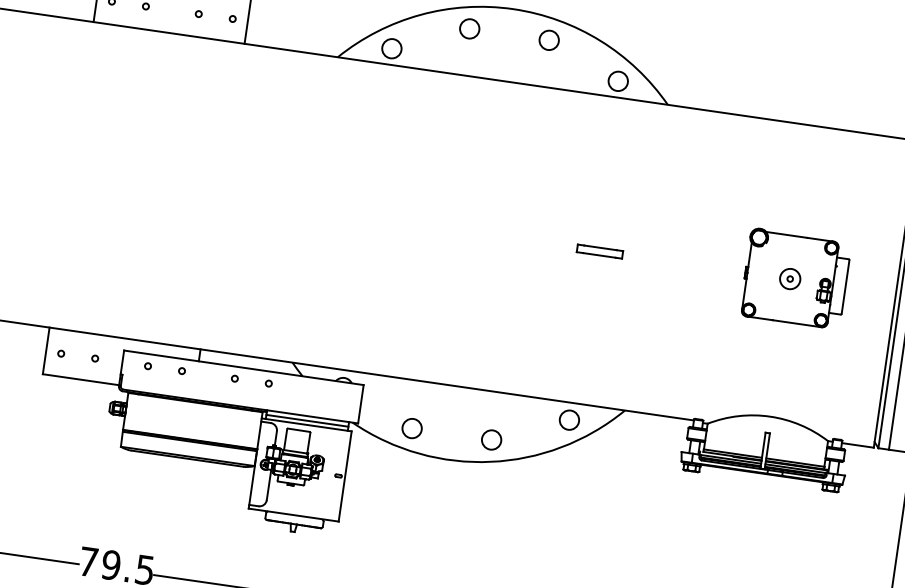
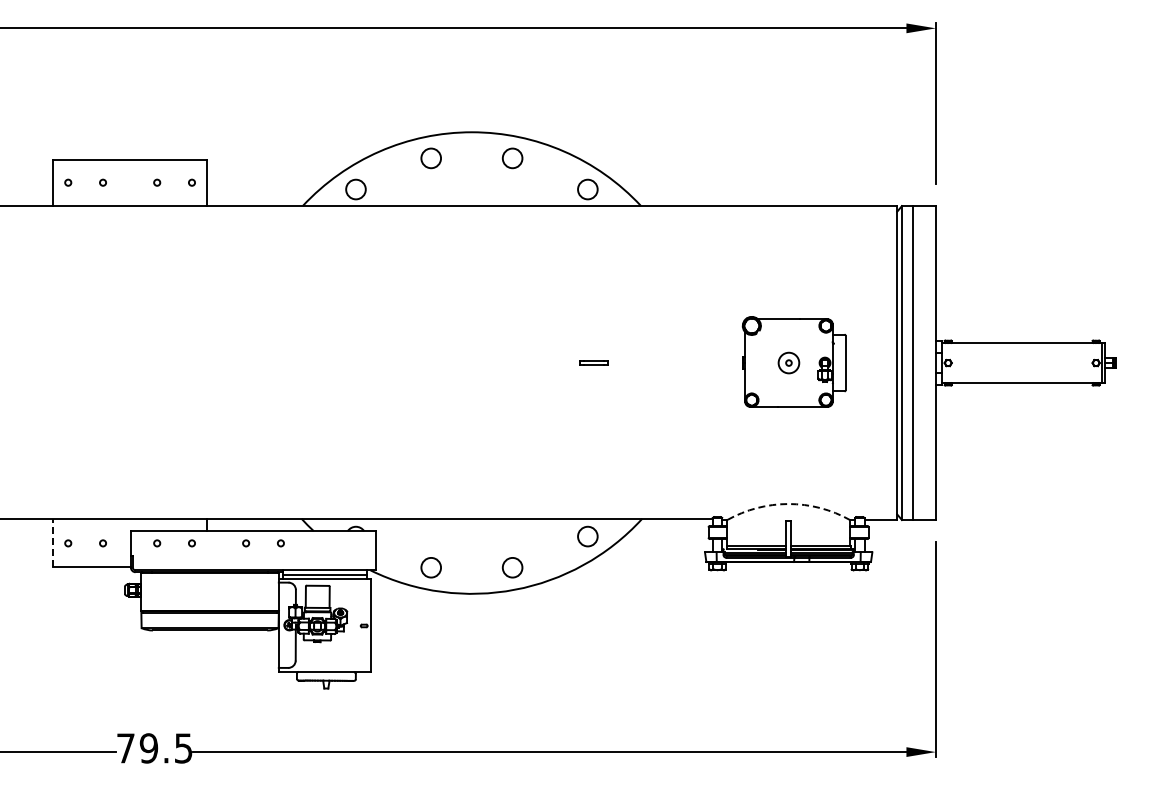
part: (599, 251) -> (593, 362), size x0.6
line: (45, 350) -> (52, 542), solid -> dashed
arc: (769, 417) -> (788, 504), solid -> dashed

